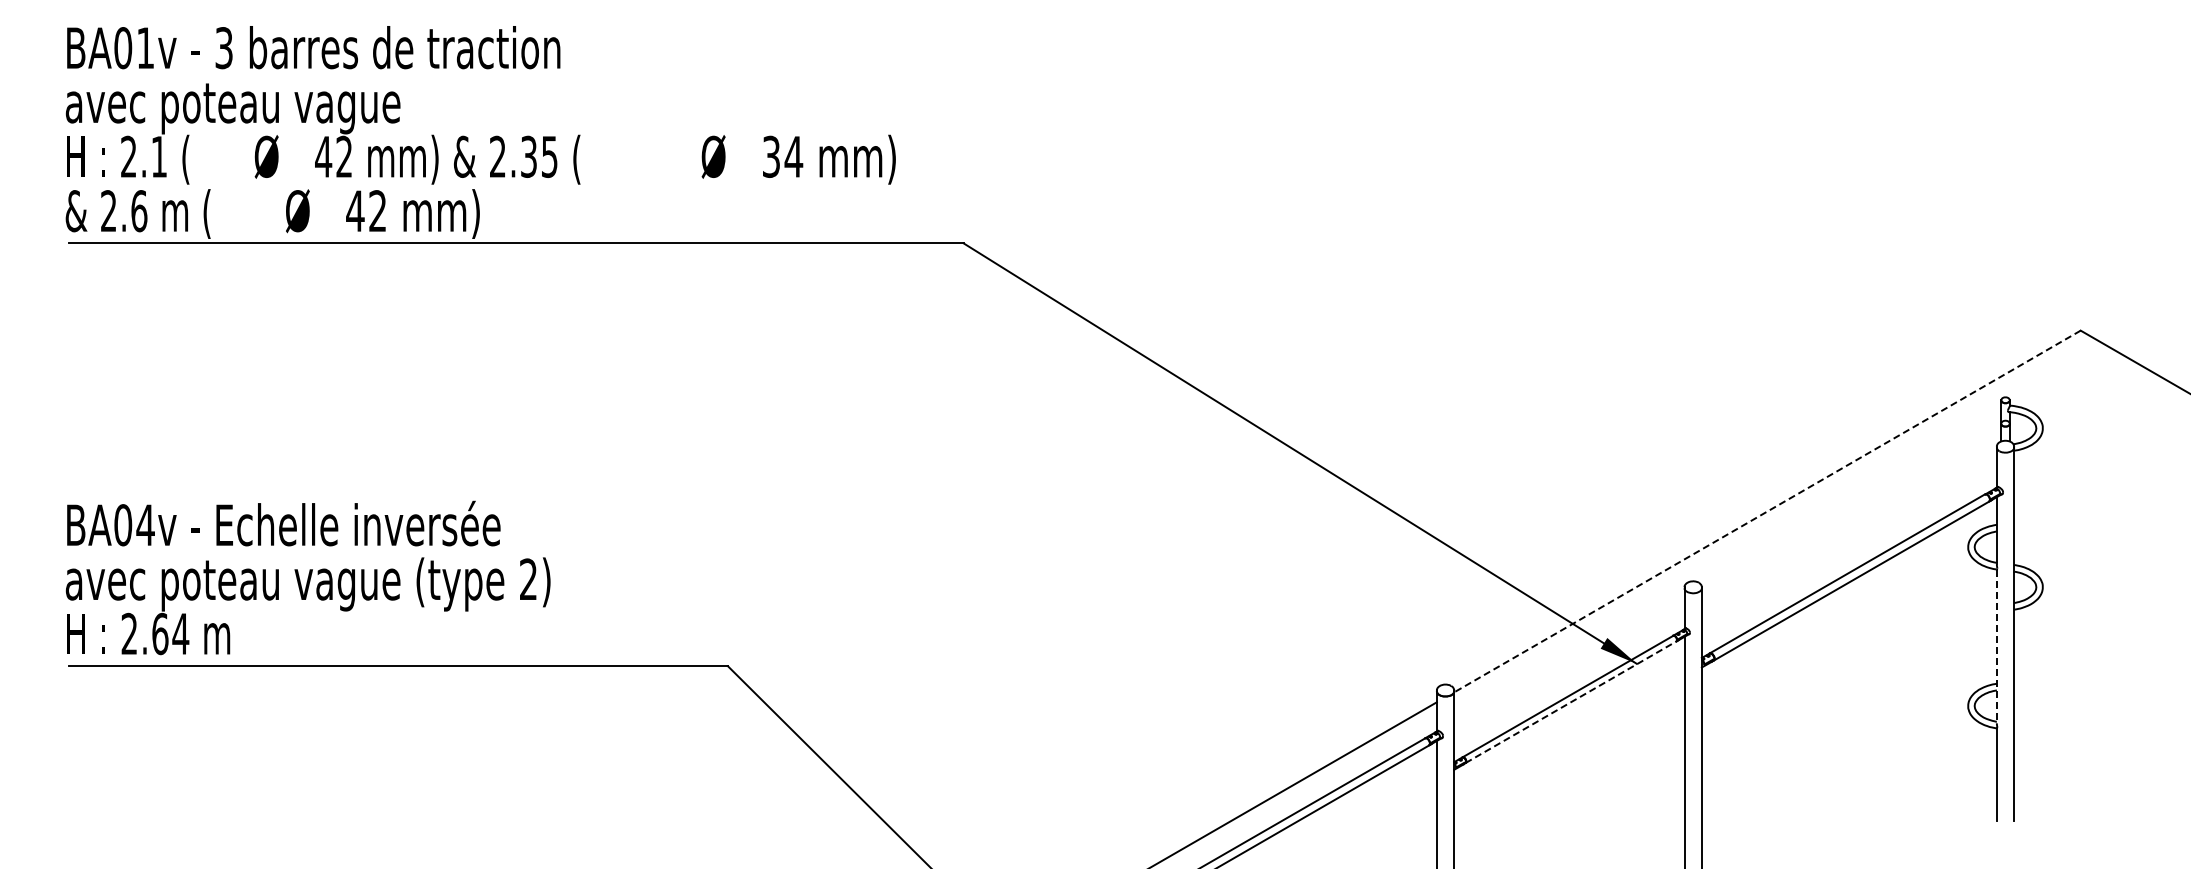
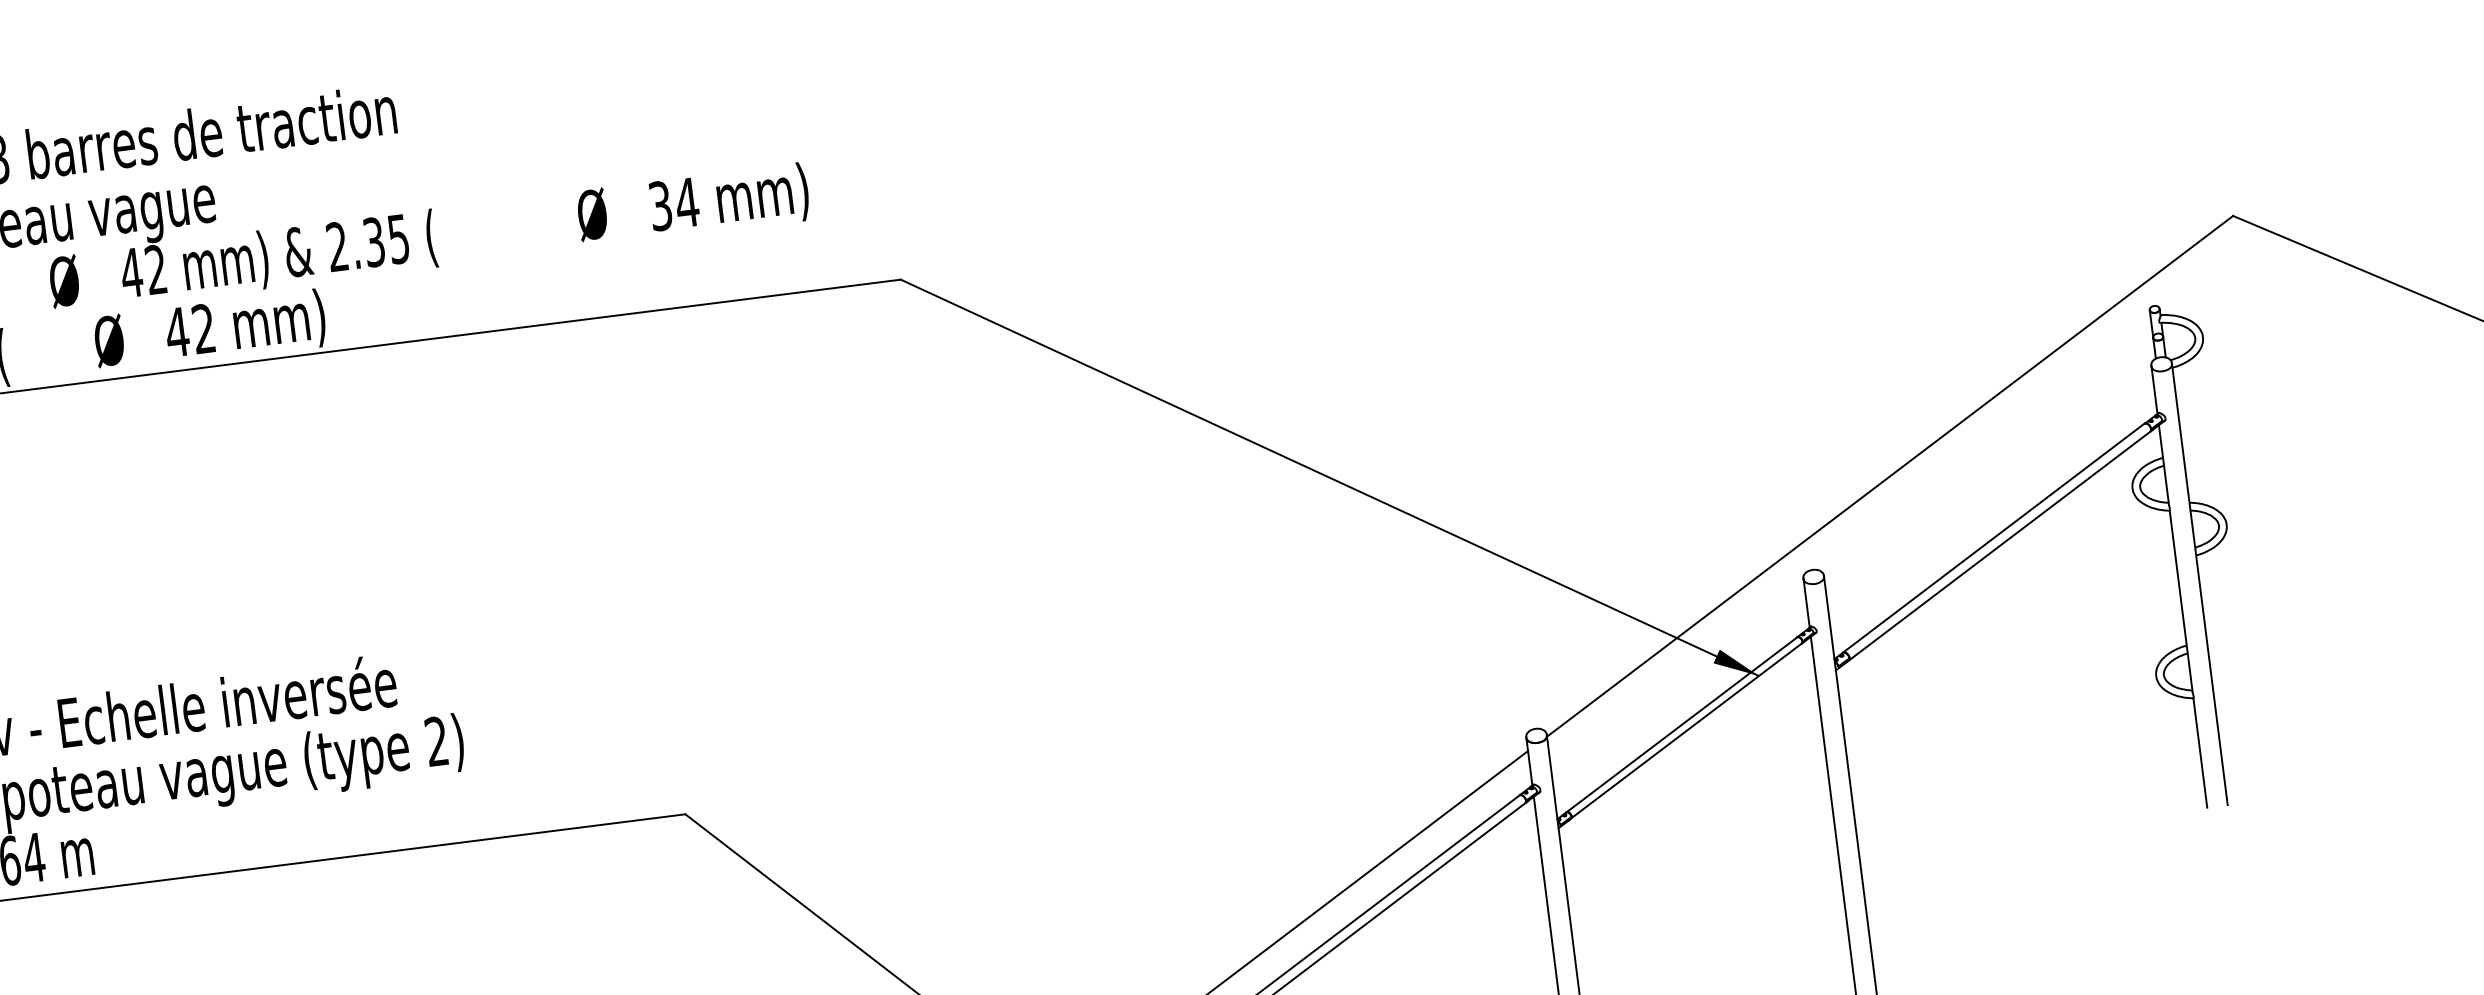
line: (1767, 511) -> (1890, 476), dashed -> solid
line: (1996, 646) -> (2180, 601), dashed -> solid
line: (1570, 702) -> (1685, 731), dashed -> solid

